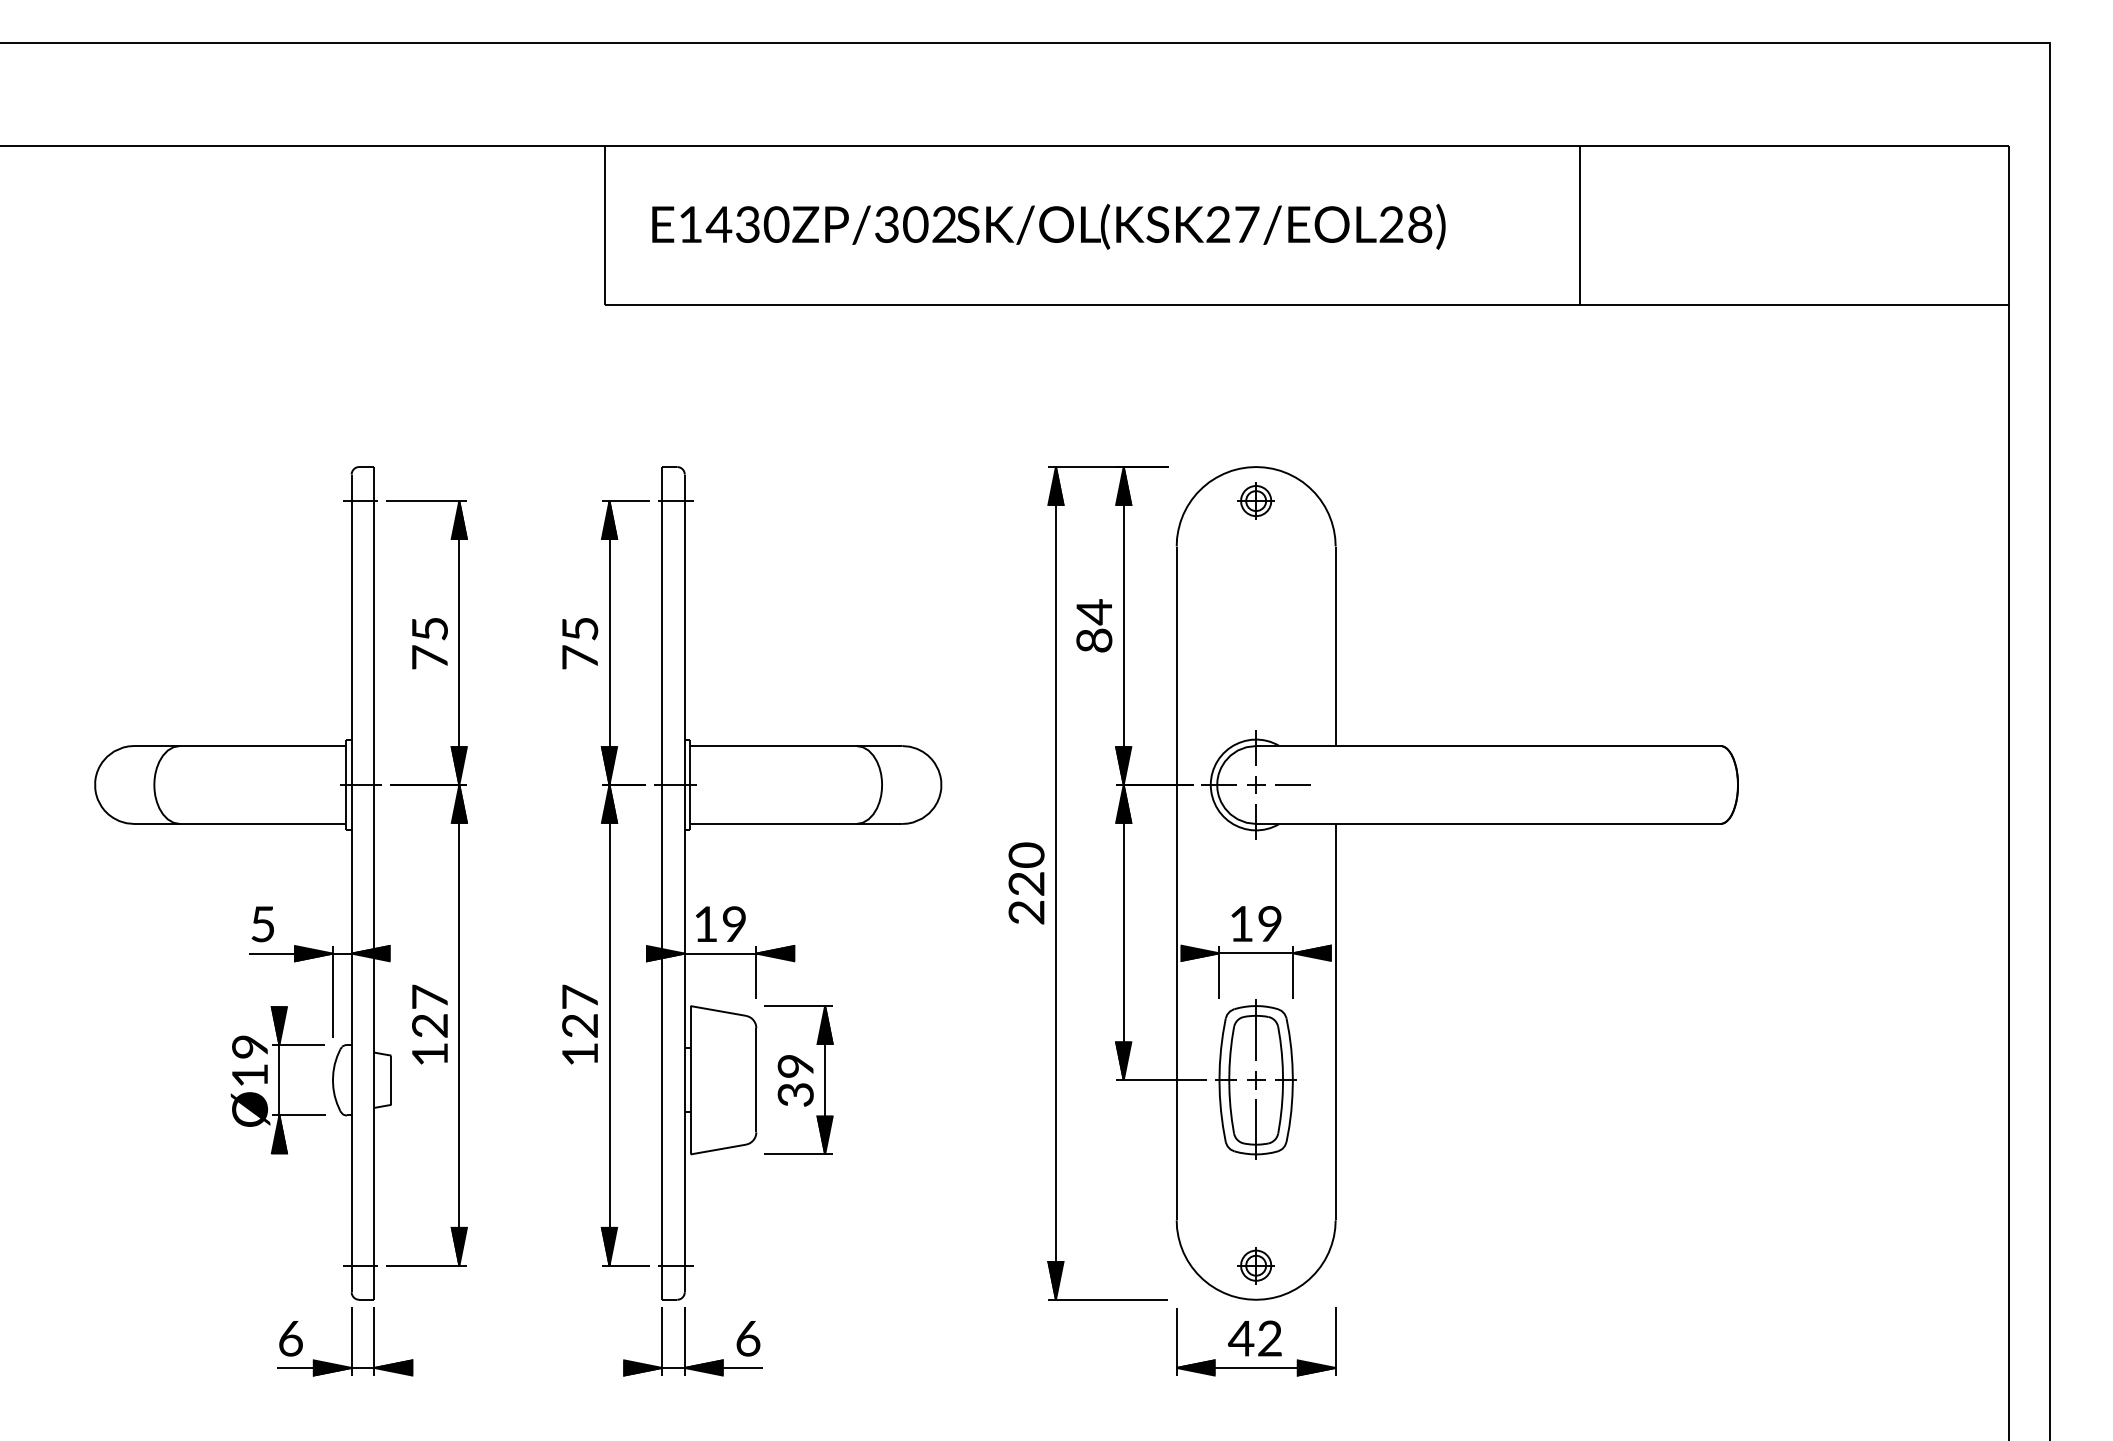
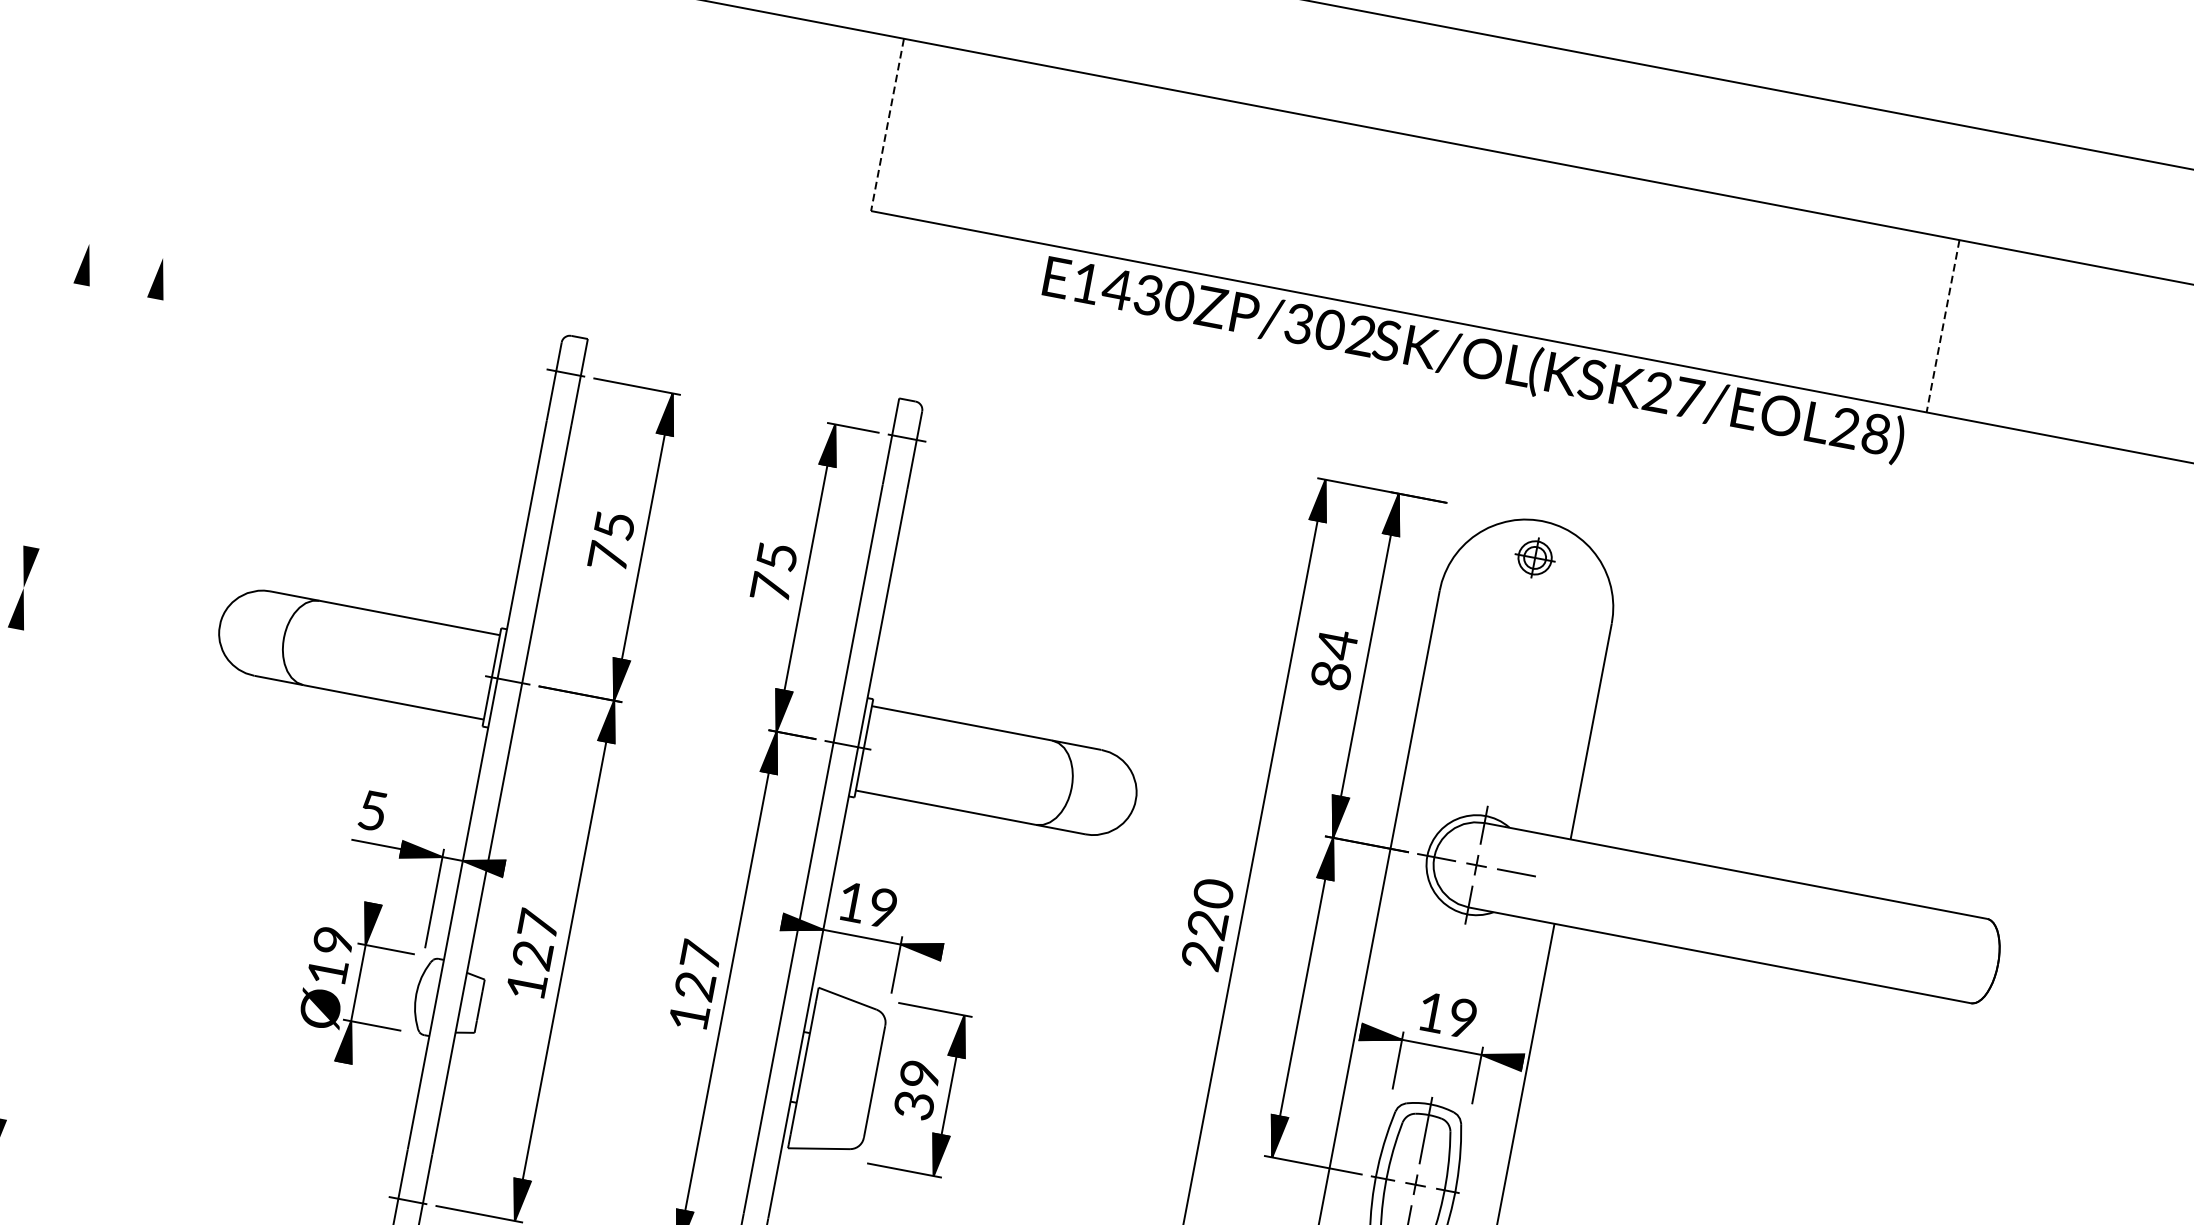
line: (605, 225) -> (887, 125), solid -> dashed
line: (1580, 225) -> (1943, 326), solid -> dashed
text: (1048, 226) -> (1473, 359), moved

